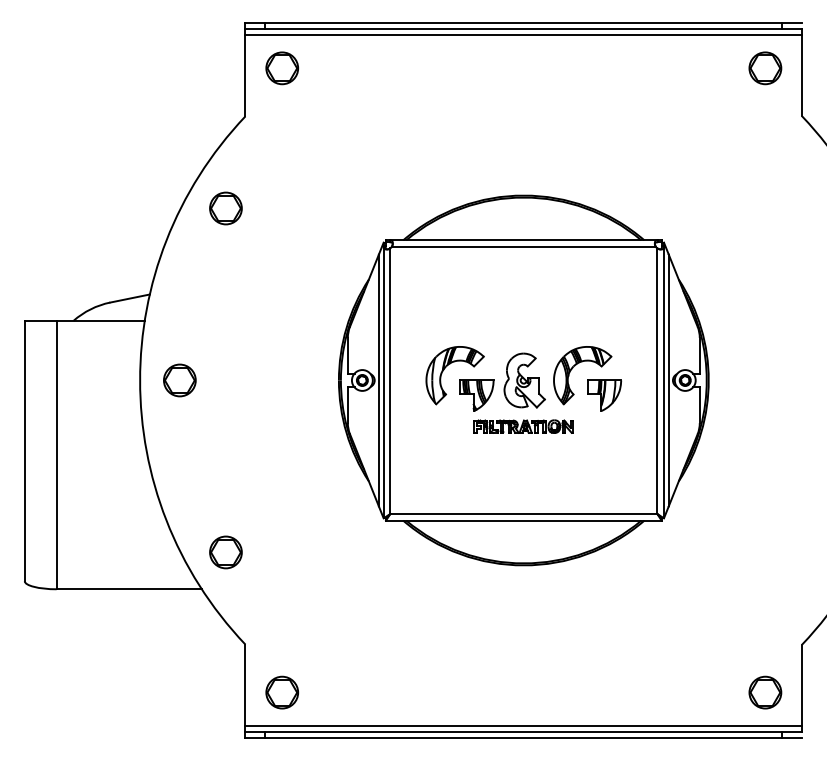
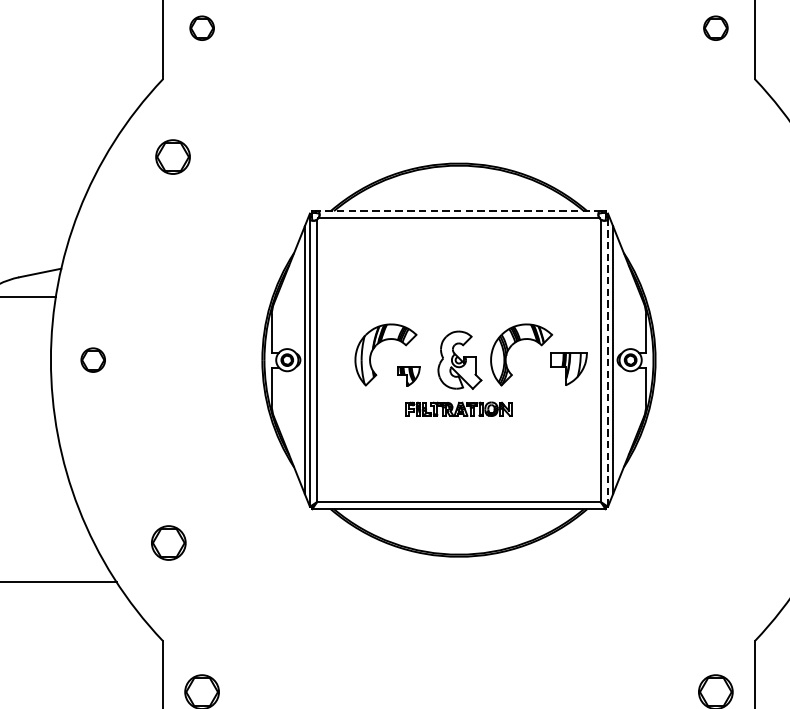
part: (282, 68) -> (202, 28), size x0.7
part: (765, 68) -> (715, 28), size x0.7
part: (225, 208) -> (172, 157), moved
line: (523, 240) -> (458, 211), solid -> dashed
part: (179, 380) -> (92, 360), size x0.7
line: (664, 381) -> (608, 361), solid -> dashed
part: (476, 395) -> (408, 376), size x0.6
part: (604, 395) -> (569, 368), moved
part: (225, 552) -> (168, 543), moved

